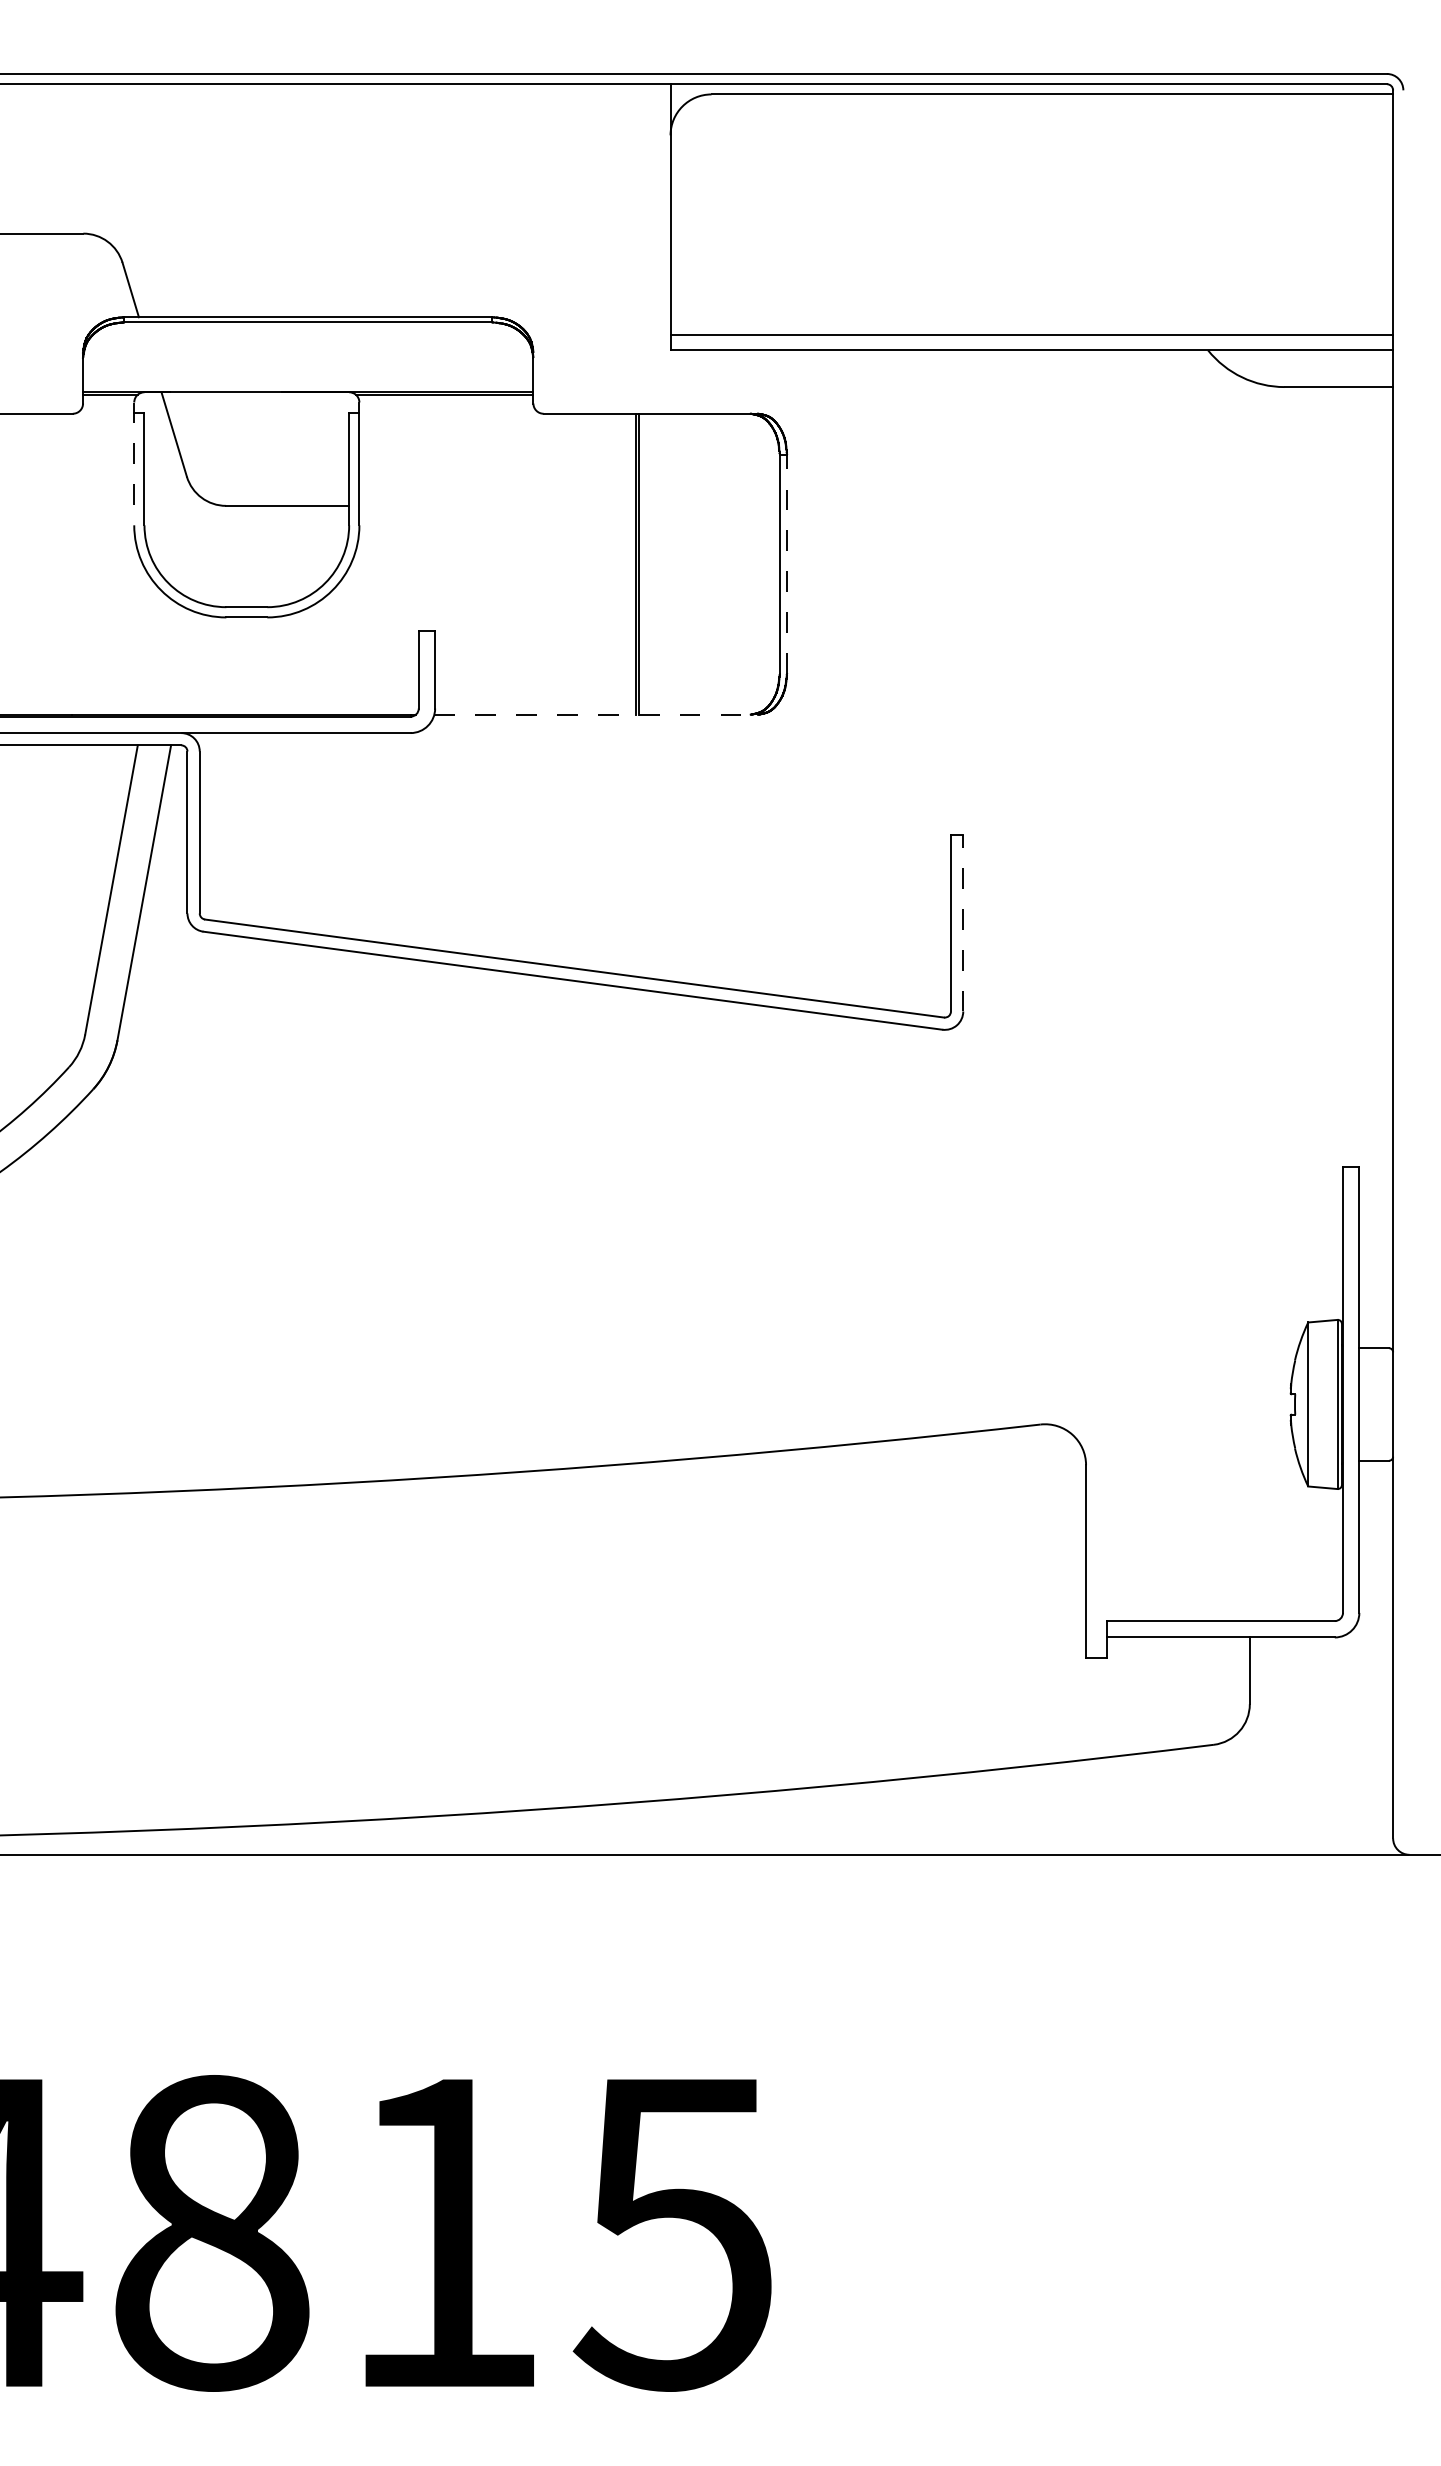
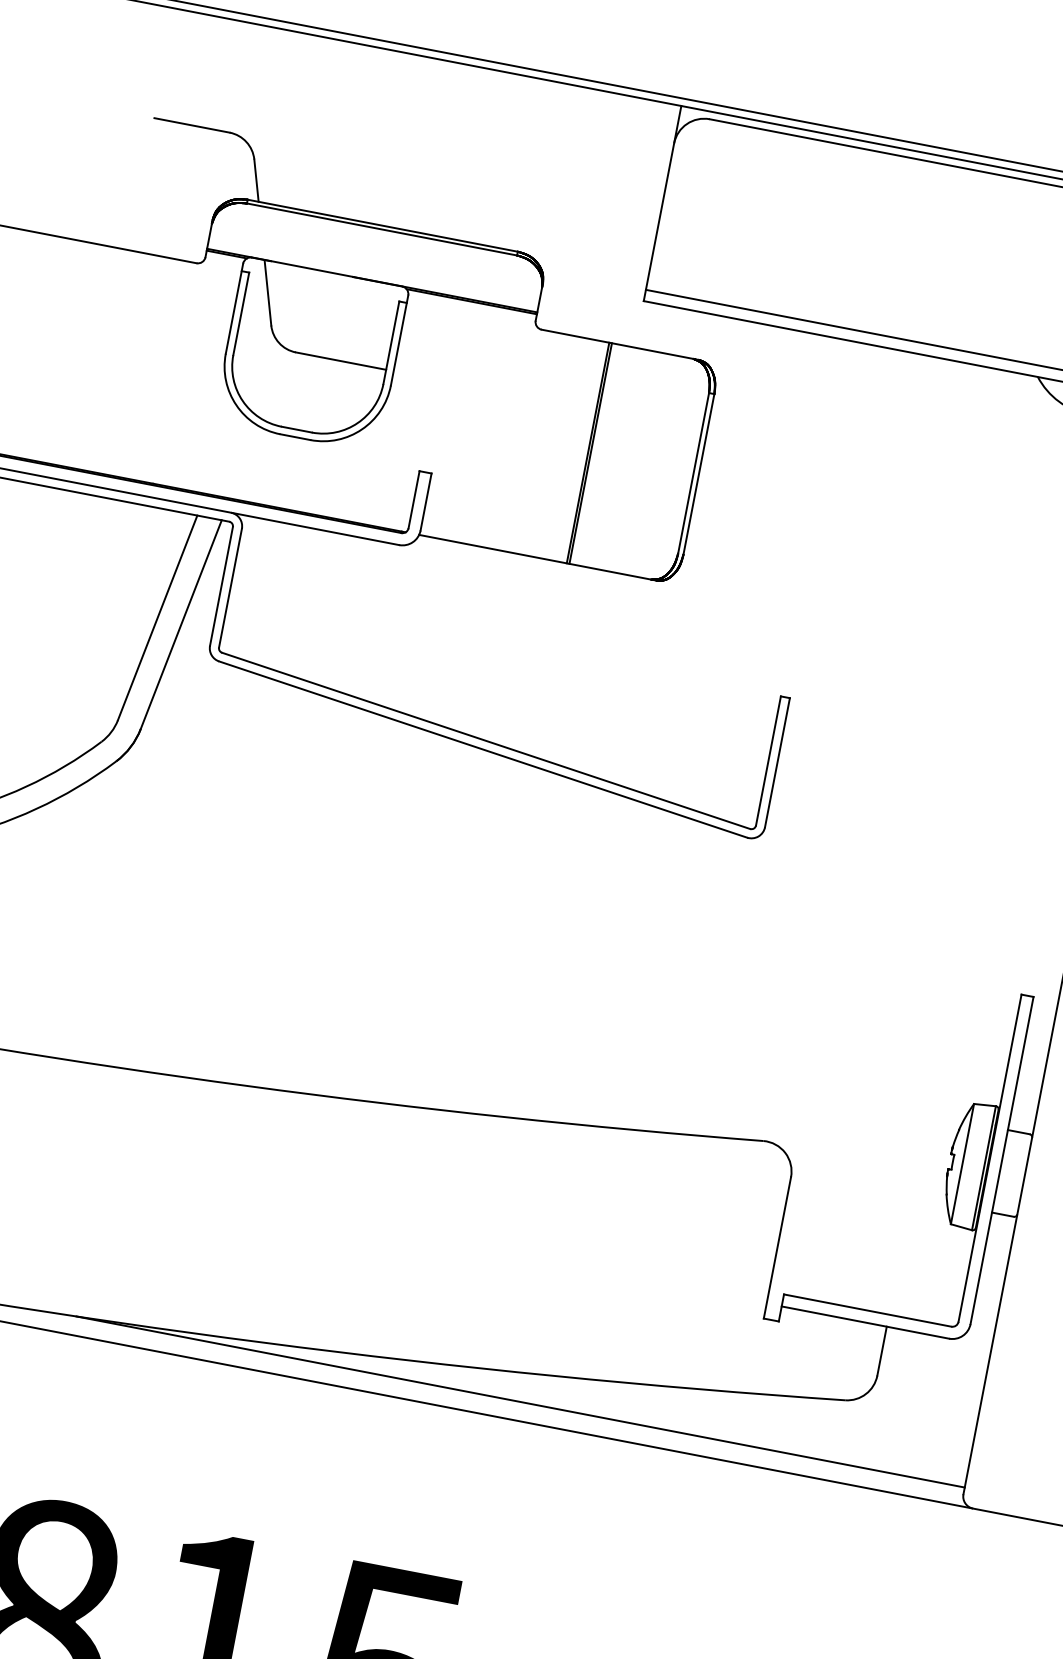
line: (134, 464) -> (234, 309), dashed -> solid
line: (786, 564) -> (698, 474), dashed -> solid
line: (596, 714) -> (538, 557), dashed -> solid
line: (963, 922) -> (777, 762), dashed -> solid
line: (787, 1829) -> (520, 1402), added

